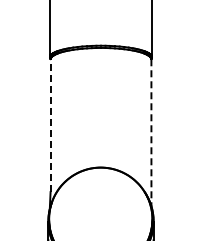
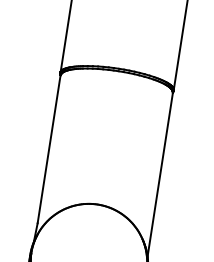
line: (50, 125) -> (49, 148), dashed -> solid
line: (151, 132) -> (160, 174), dashed -> solid

